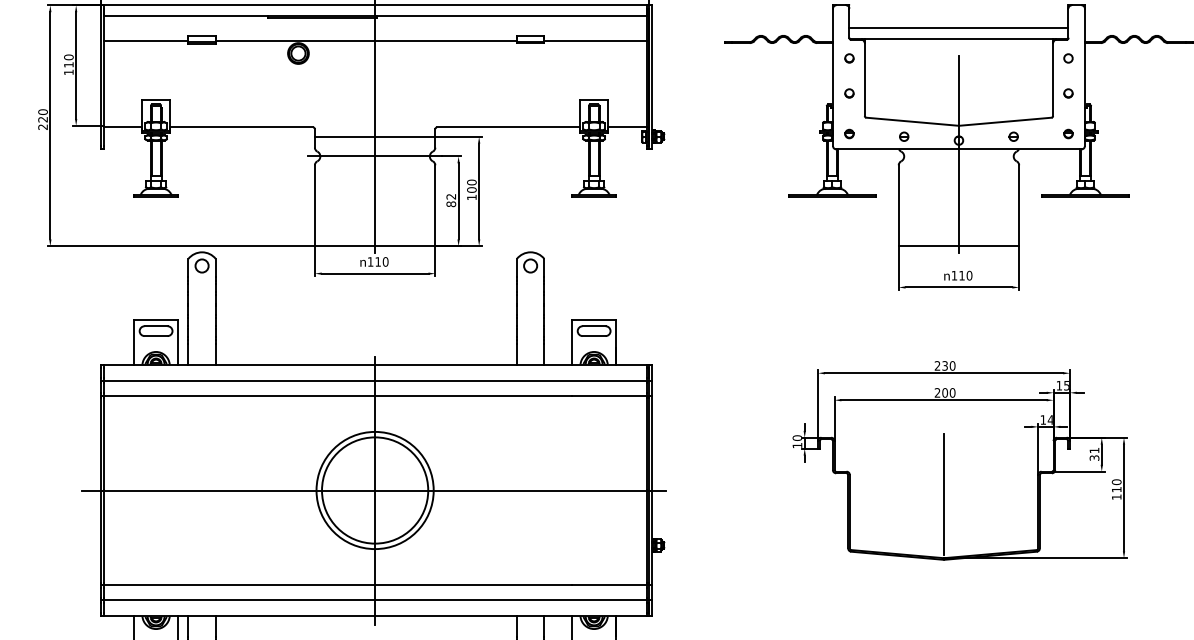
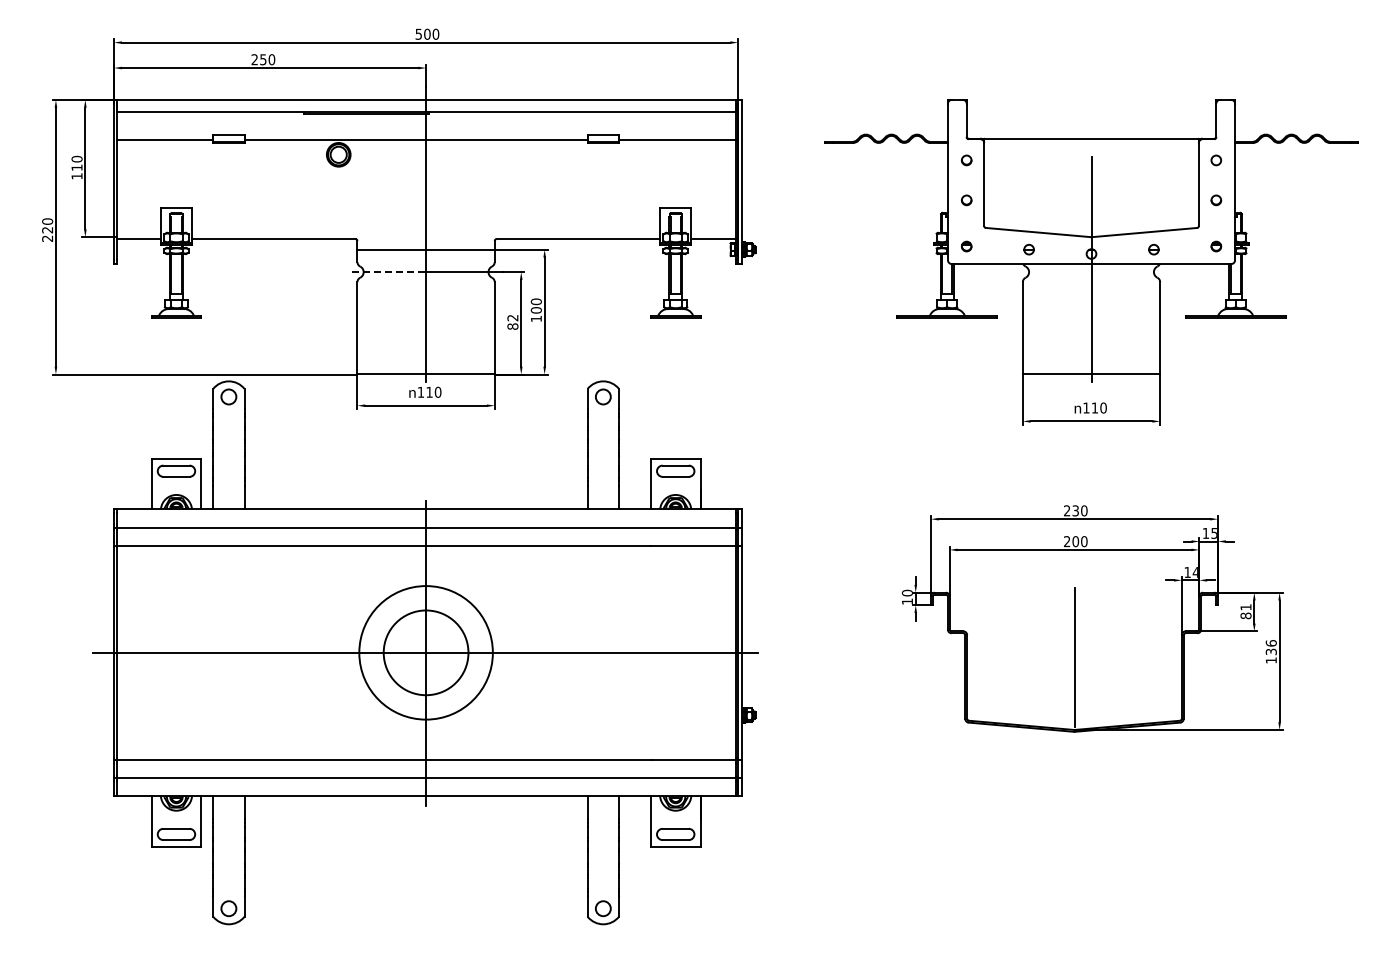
line: (958, 28) -> (1091, 126), removed
line: (341, 156) -> (387, 272), solid -> dashed
text: (1094, 457) -> (1245, 615), 31 -> 81
text: (1115, 485) -> (1270, 647), 110 -> 136
circle: (374, 490) -> (425, 652), size x0.7

